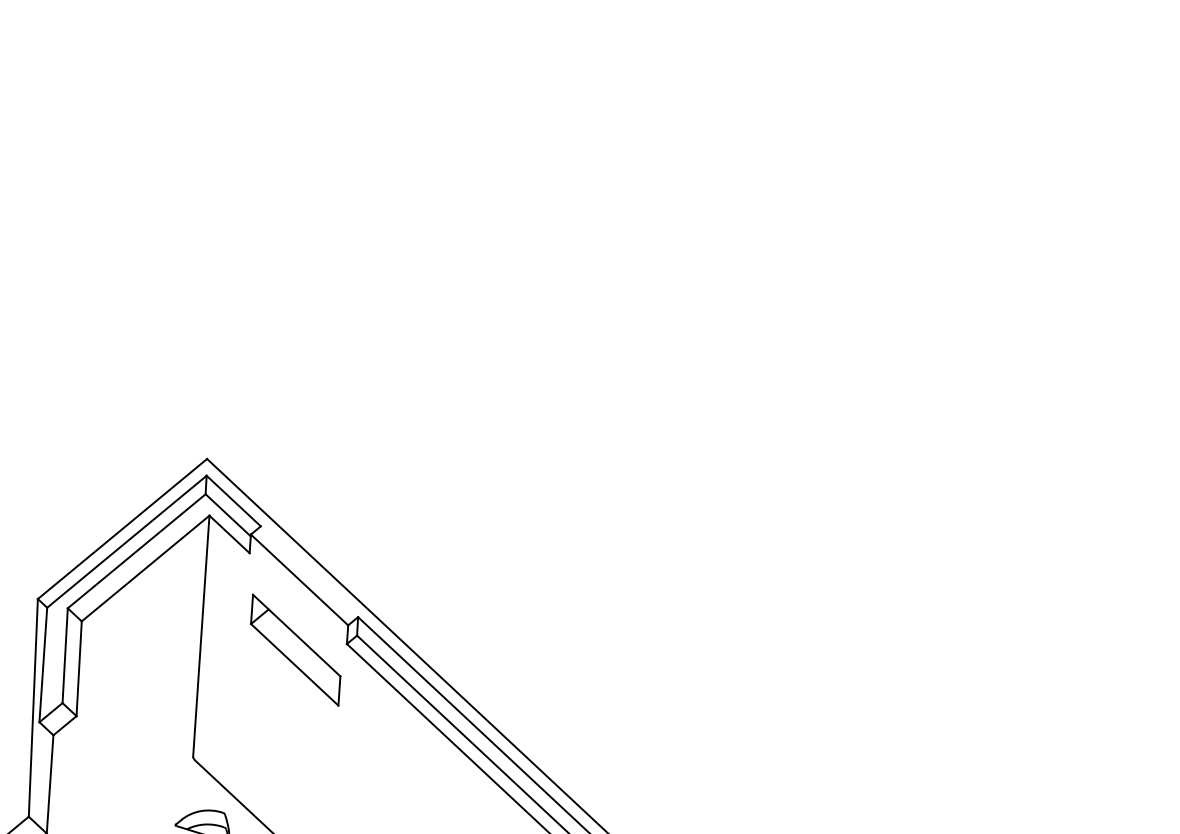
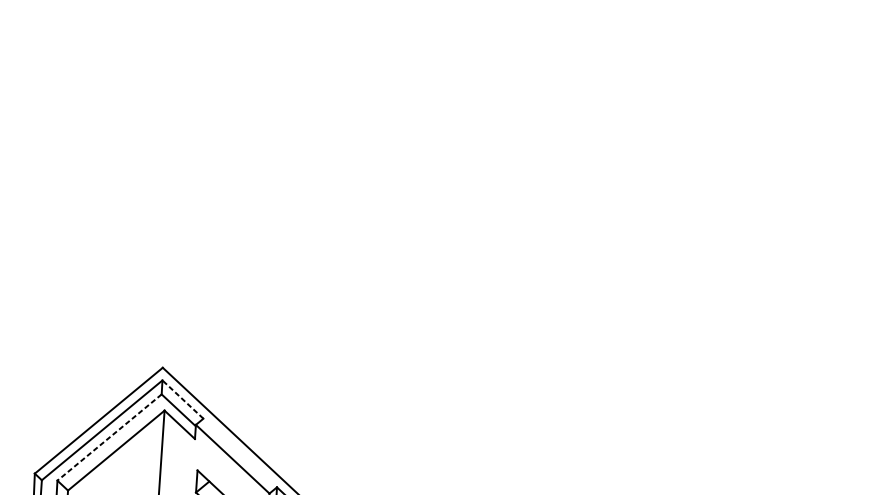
line: (233, 500) -> (182, 399), solid -> dashed
line: (136, 551) -> (109, 437), solid -> dashed

